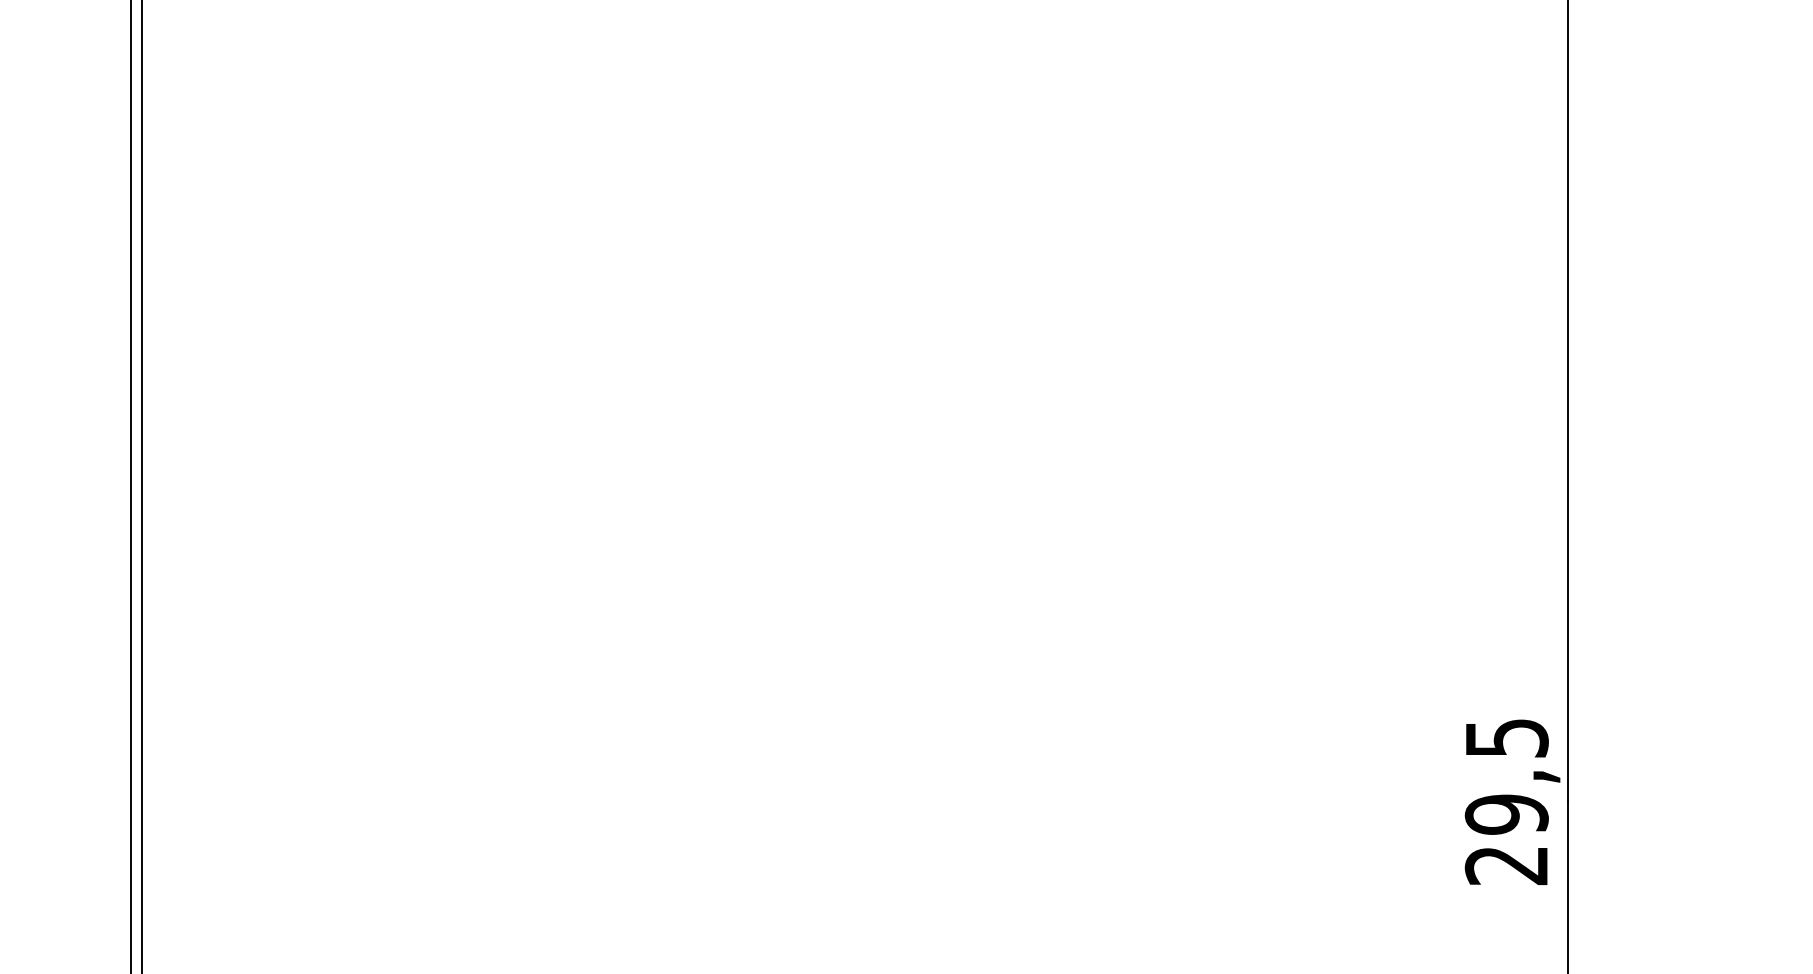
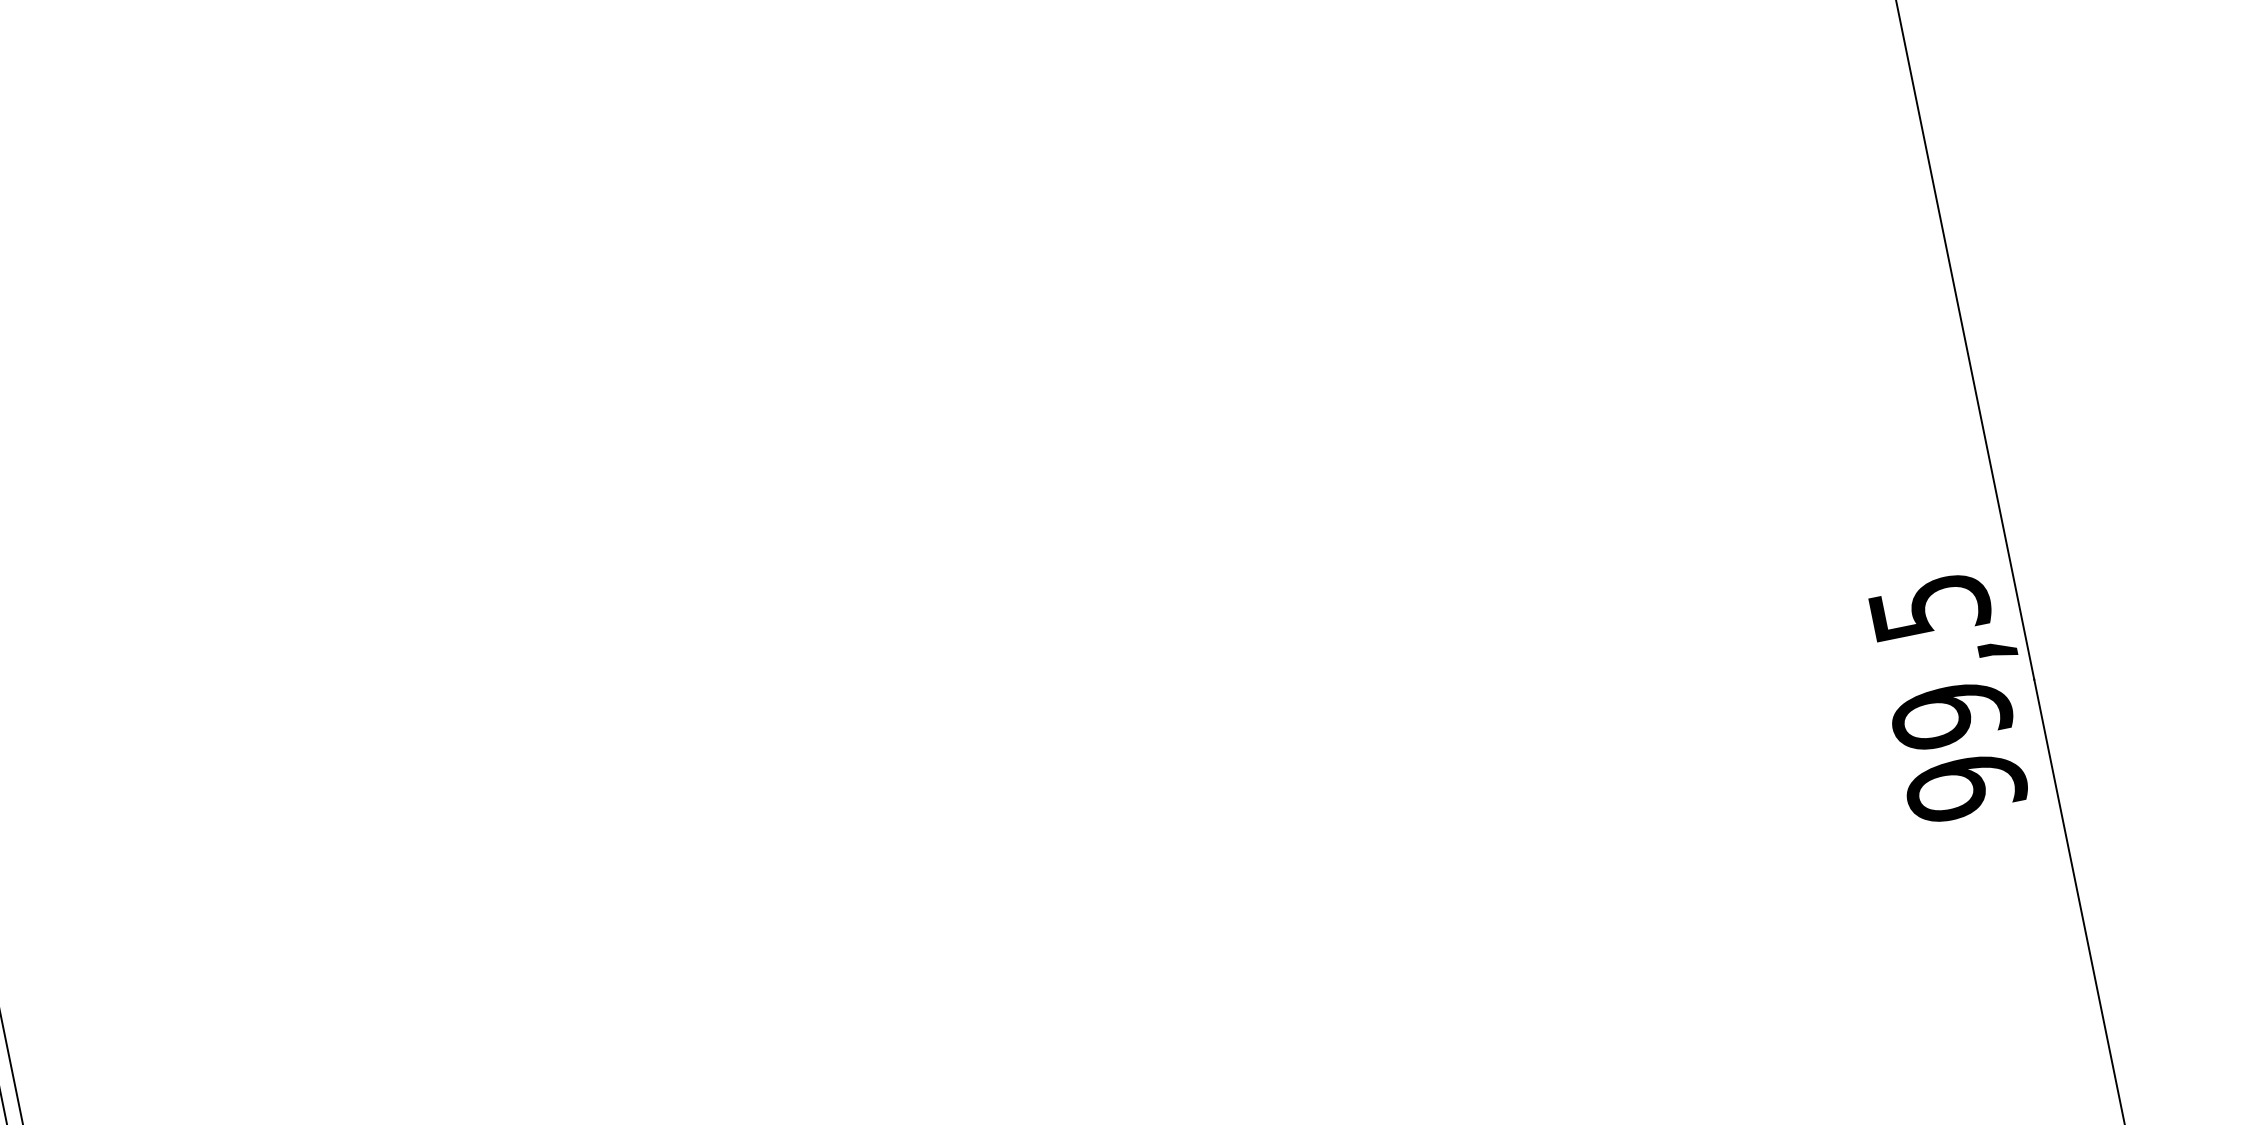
text: (1506, 865) -> (1965, 787), 29,5 -> 99,5

